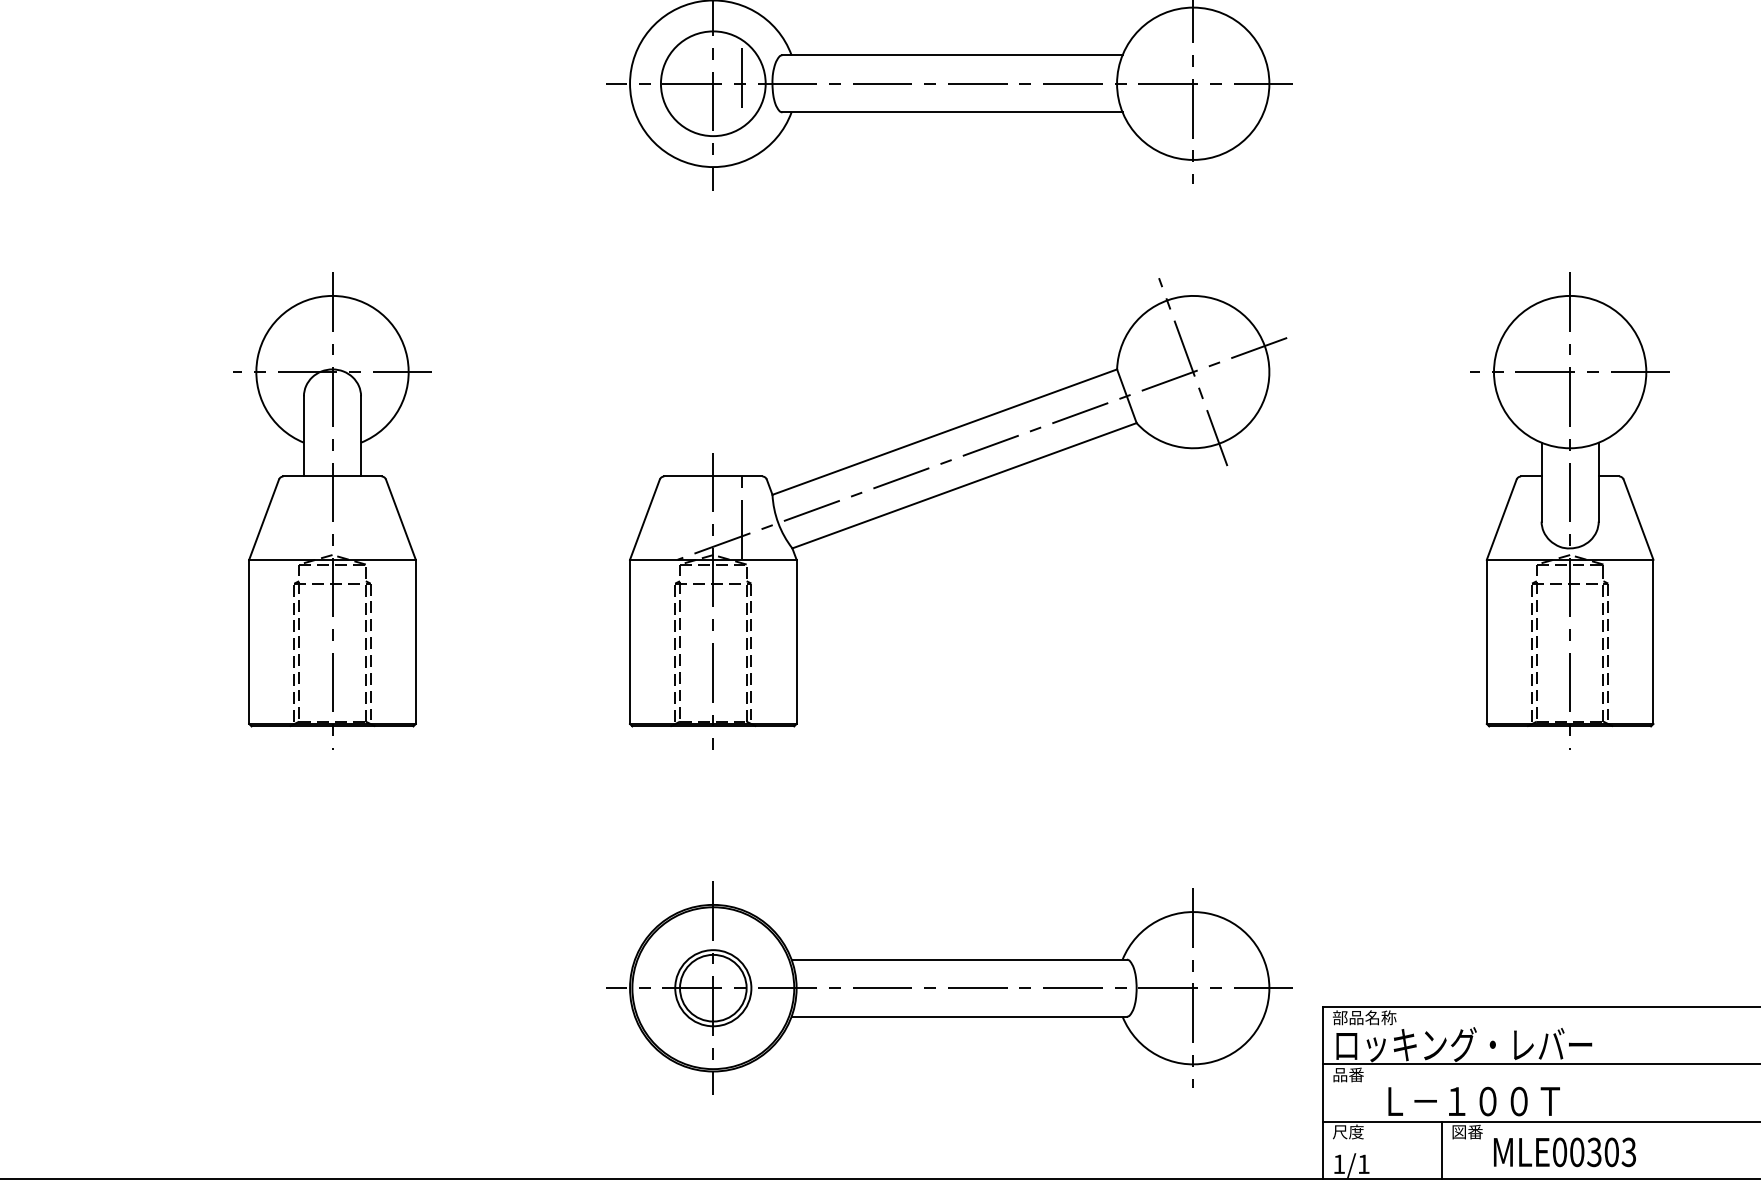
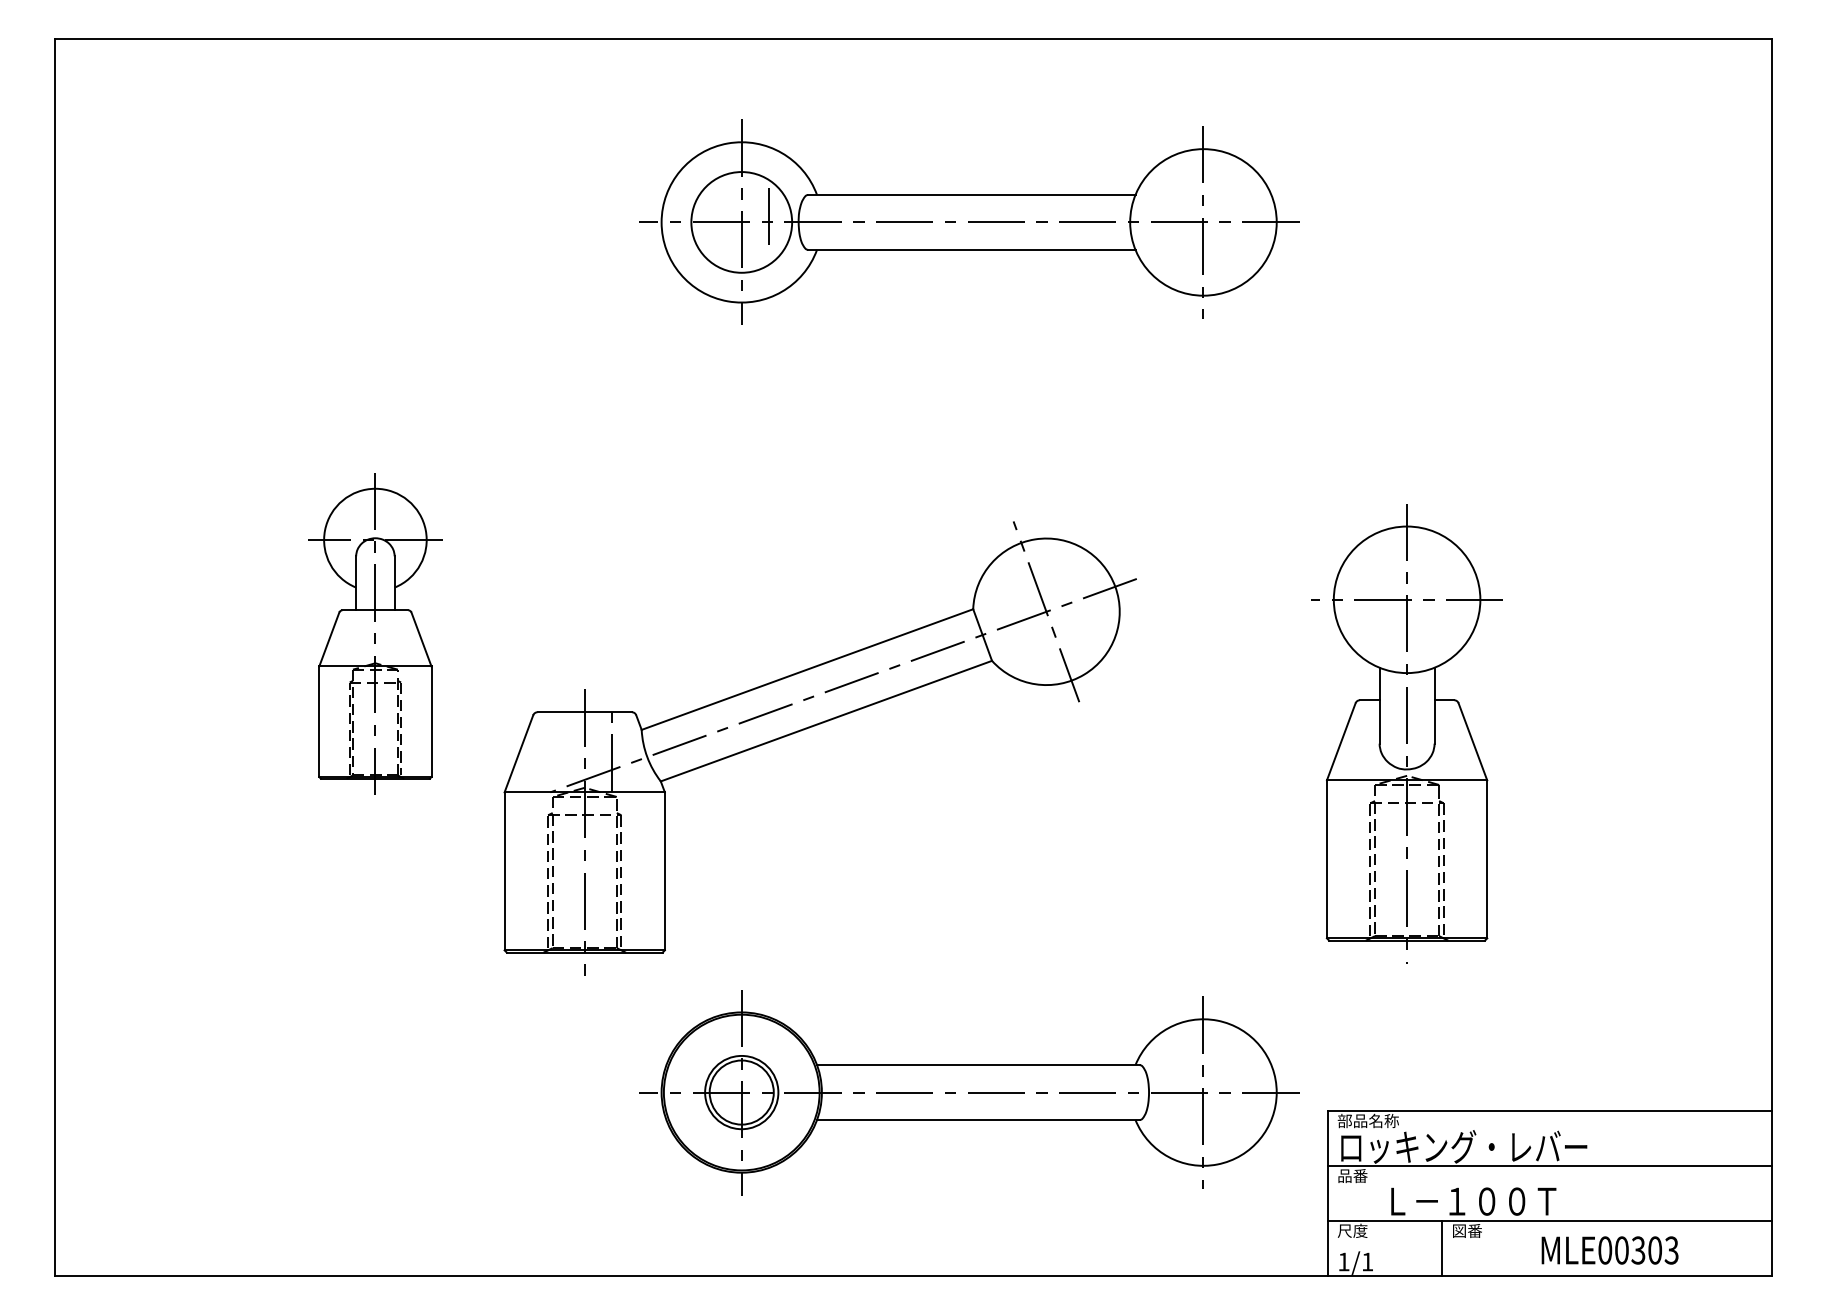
part: (950, 492) -> (812, 727), moved
part: (332, 511) -> (375, 633), size x0.7
part: (1569, 511) -> (1406, 733), moved
text: (1564, 1152) -> (1609, 1250), moved

